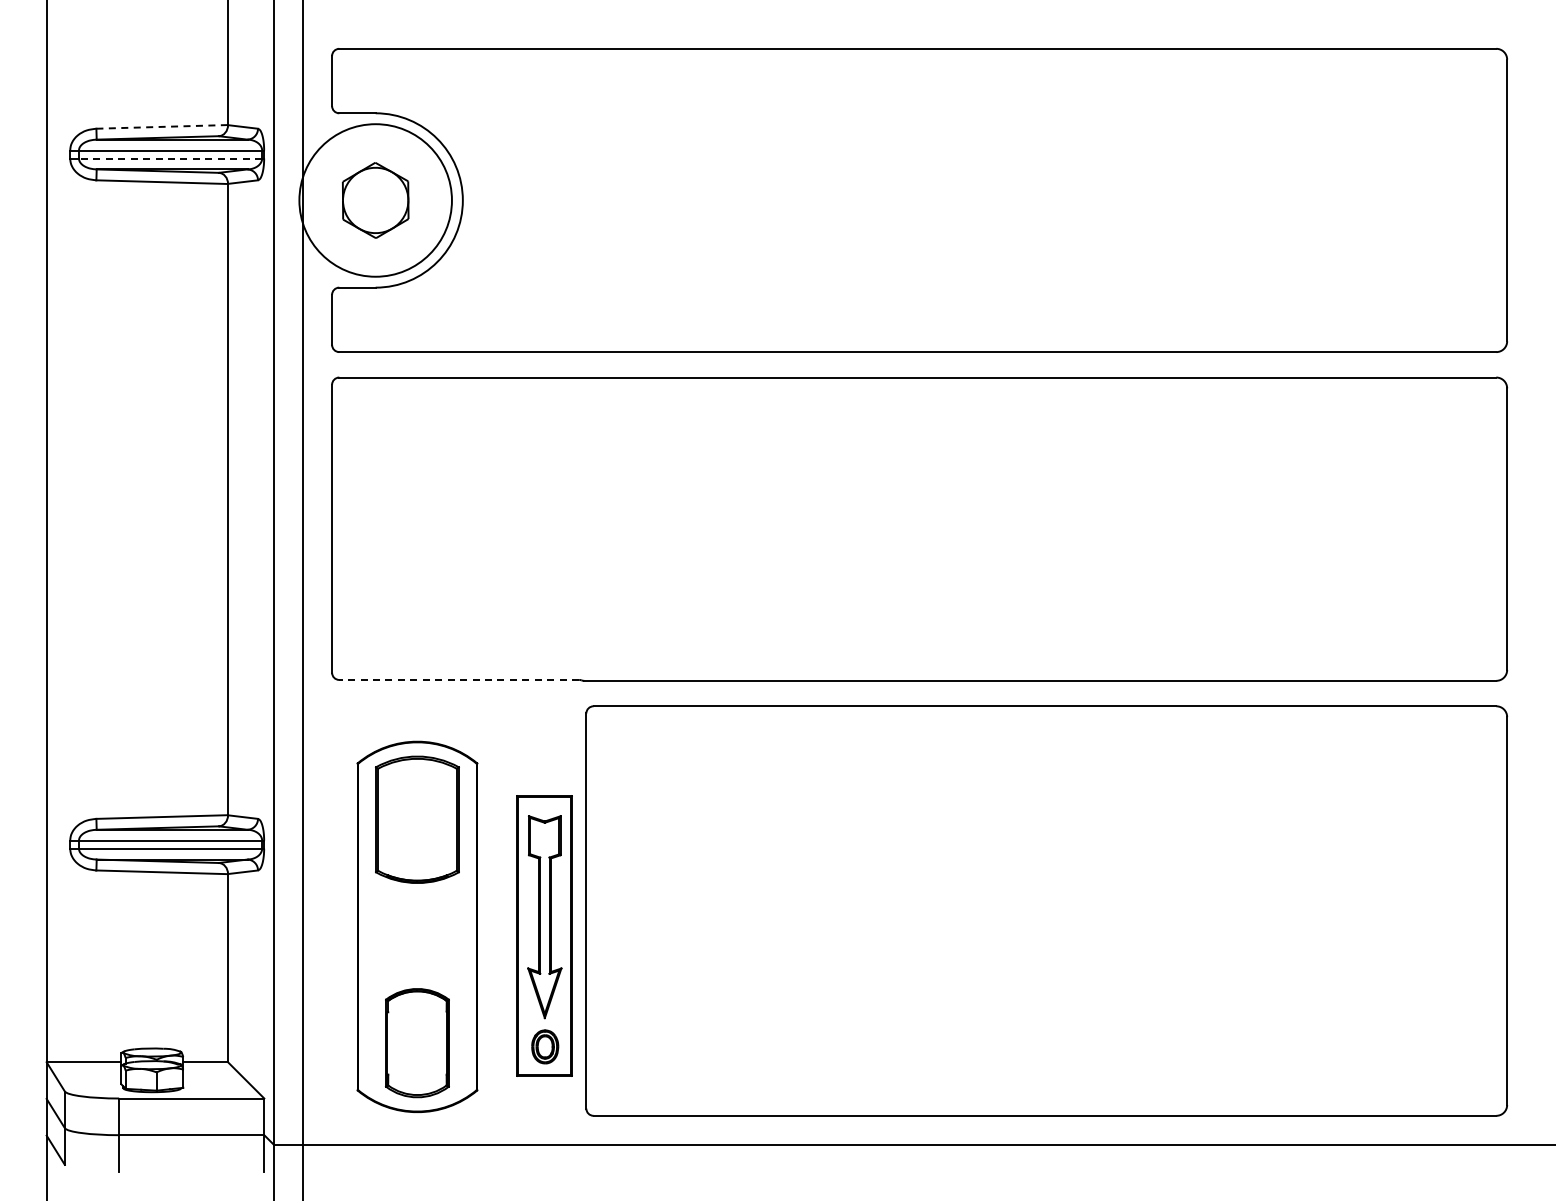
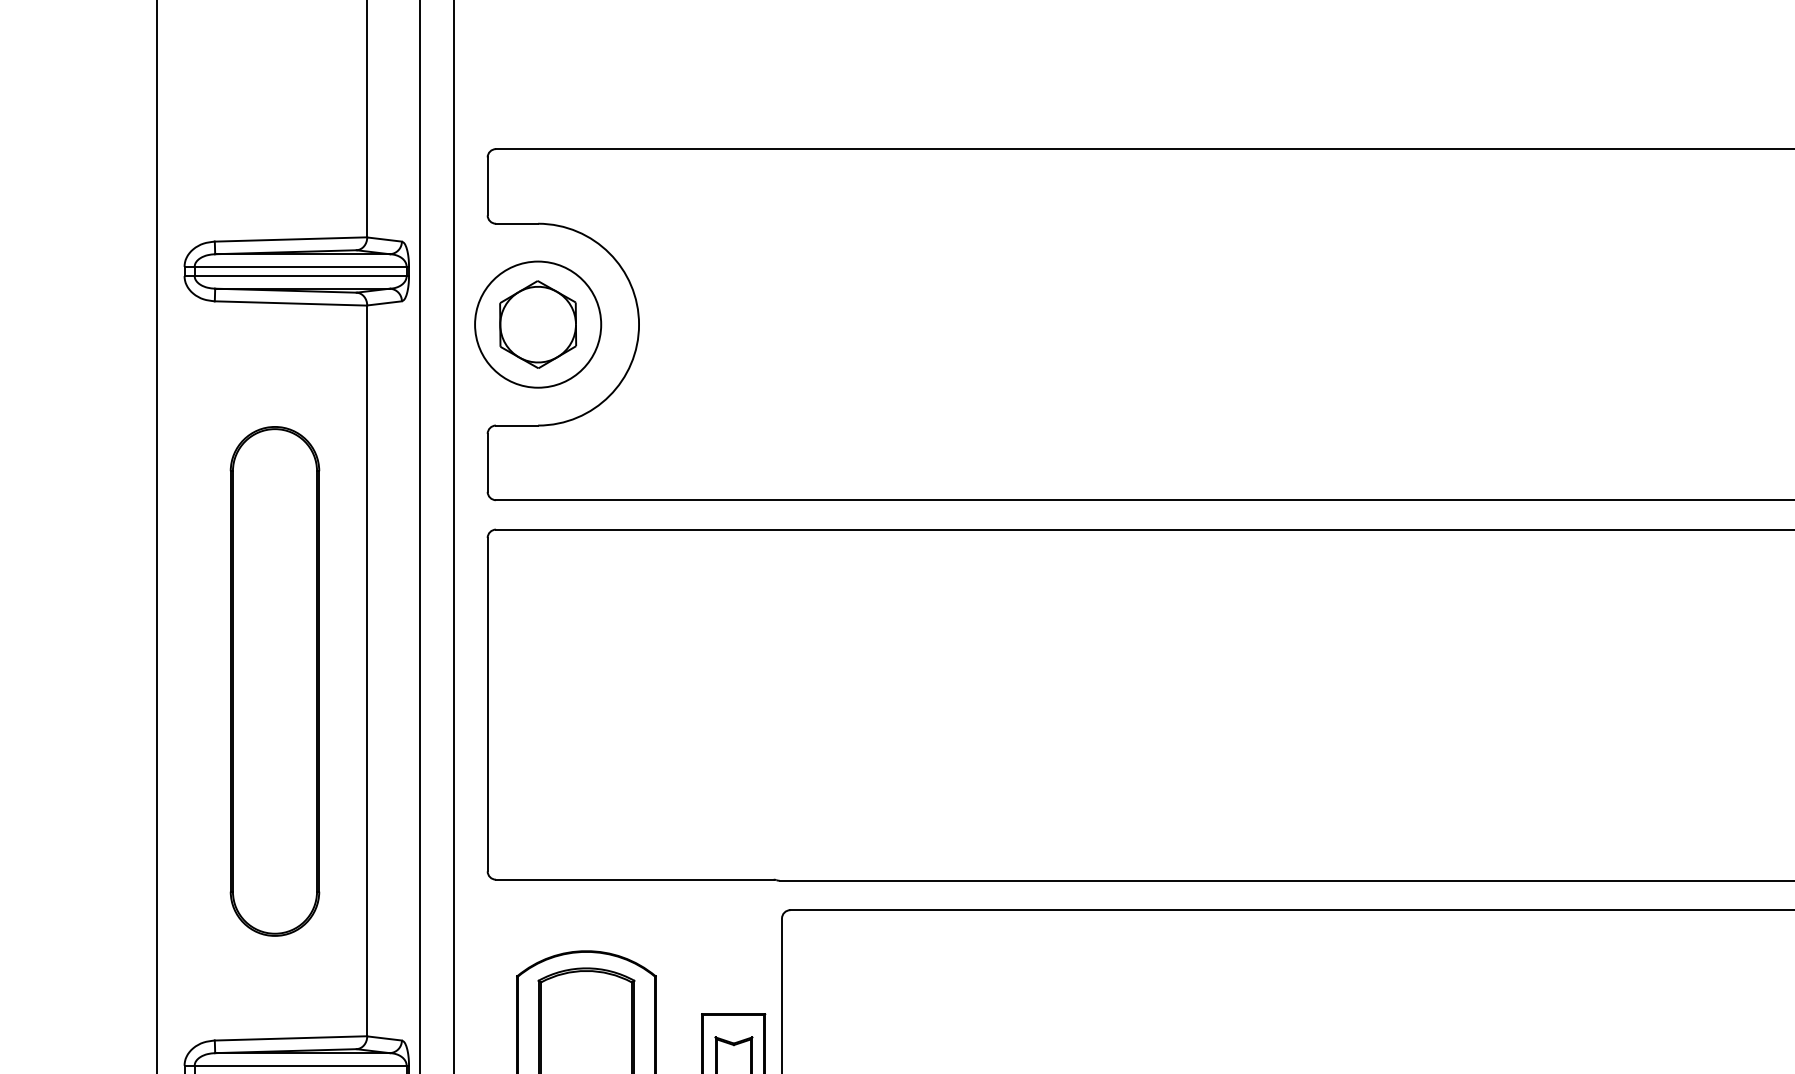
line: (162, 126) -> (291, 239), dashed -> solid
line: (170, 158) -> (300, 276), dashed -> solid
circle: (375, 200) -> (537, 324), size x0.71
part: (148, 508) -> (275, 681), added
line: (459, 679) -> (635, 879), dashed -> solid

